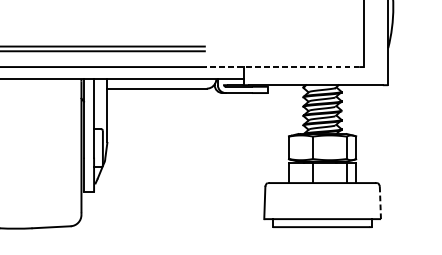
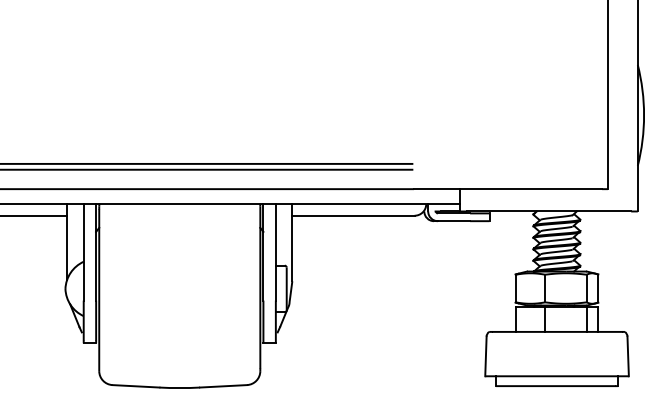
line: (282, 67) -> (507, 189), dashed -> solid
line: (380, 203) -> (628, 356), dashed -> solid

